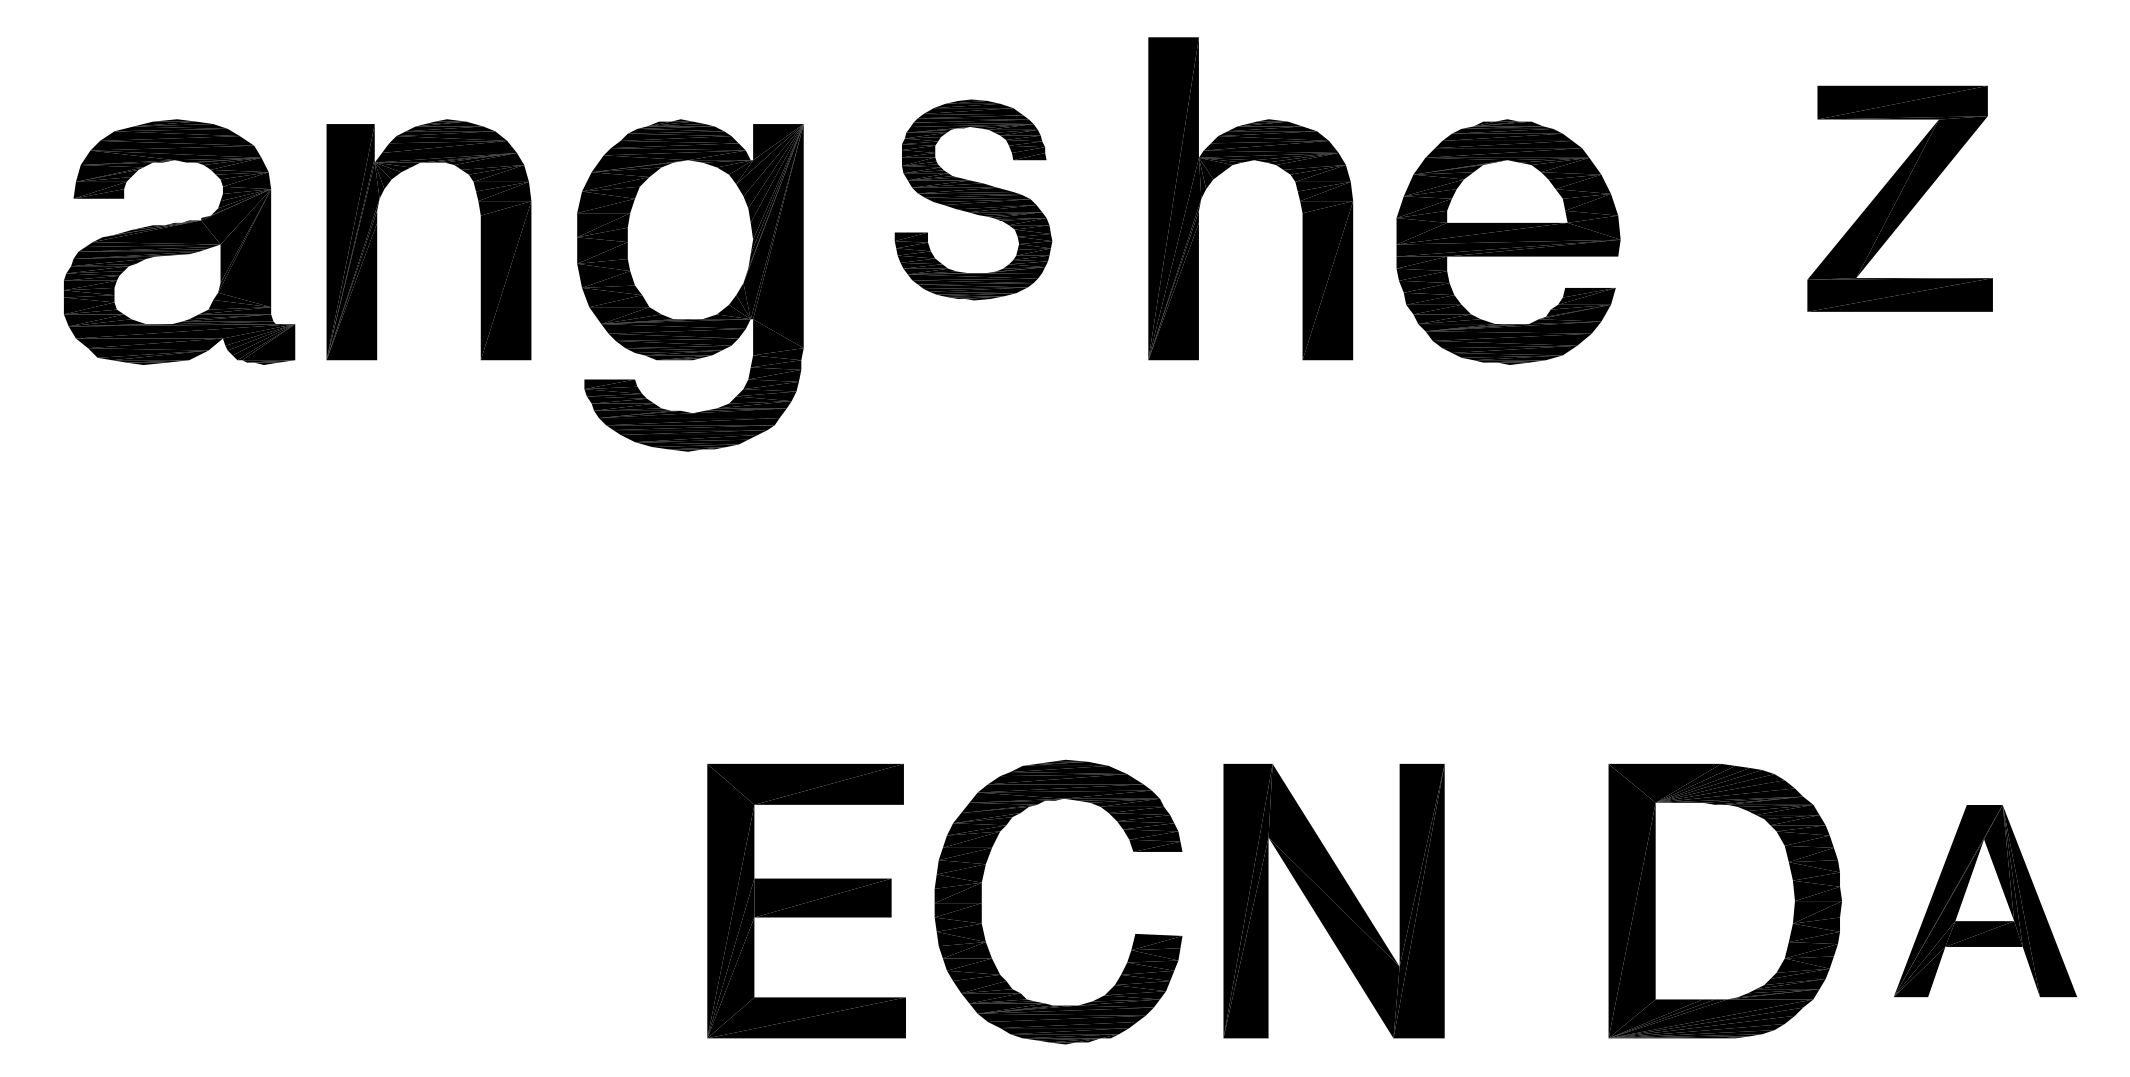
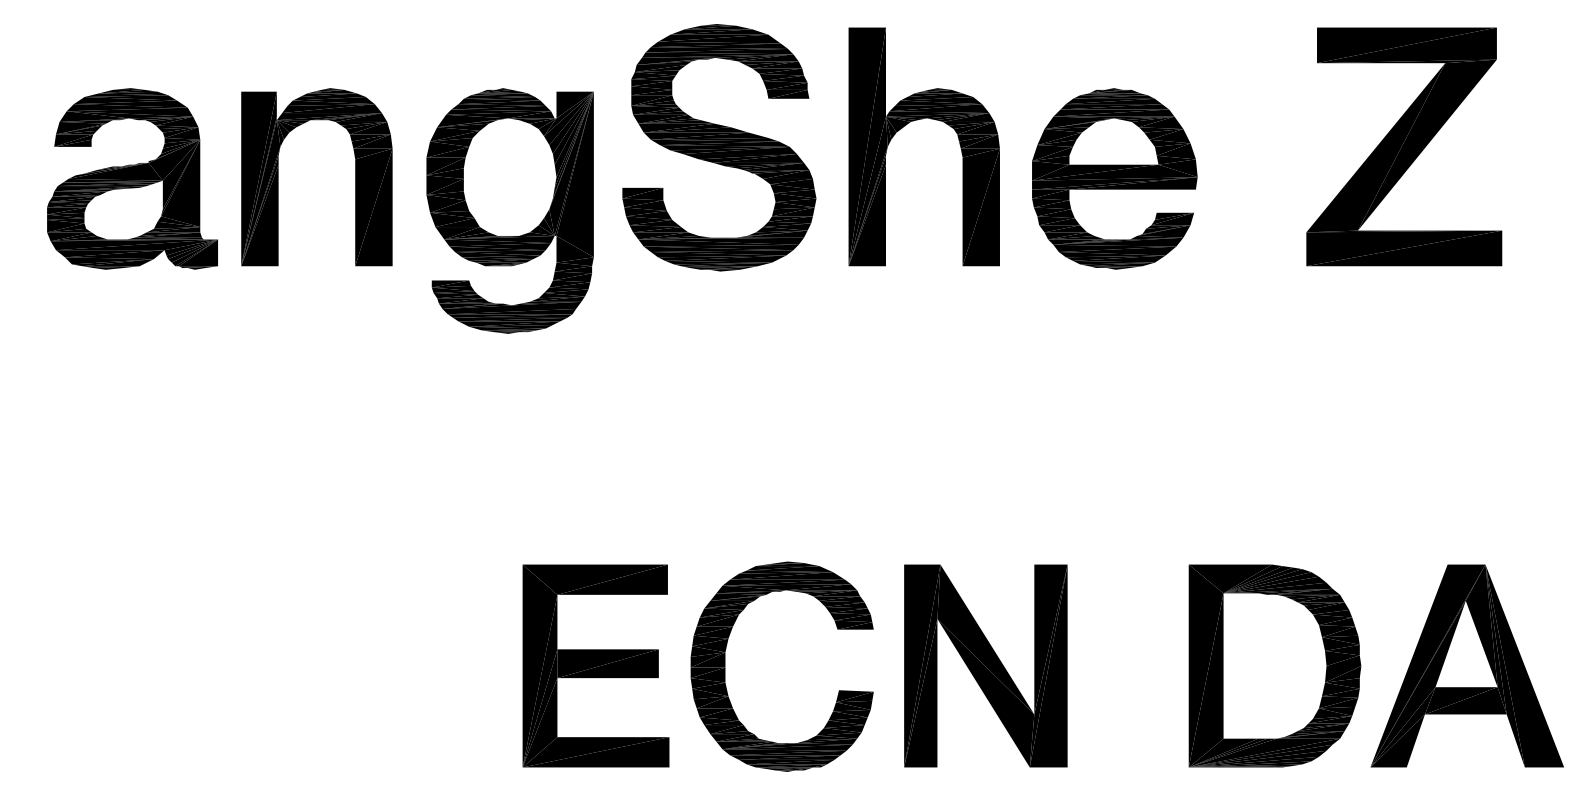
part: (1899, 198) -> (1403, 146), size x1.43
part: (973, 199) -> (719, 147), size x1.67
part: (1985, 900) -> (1467, 665), size x1.43

